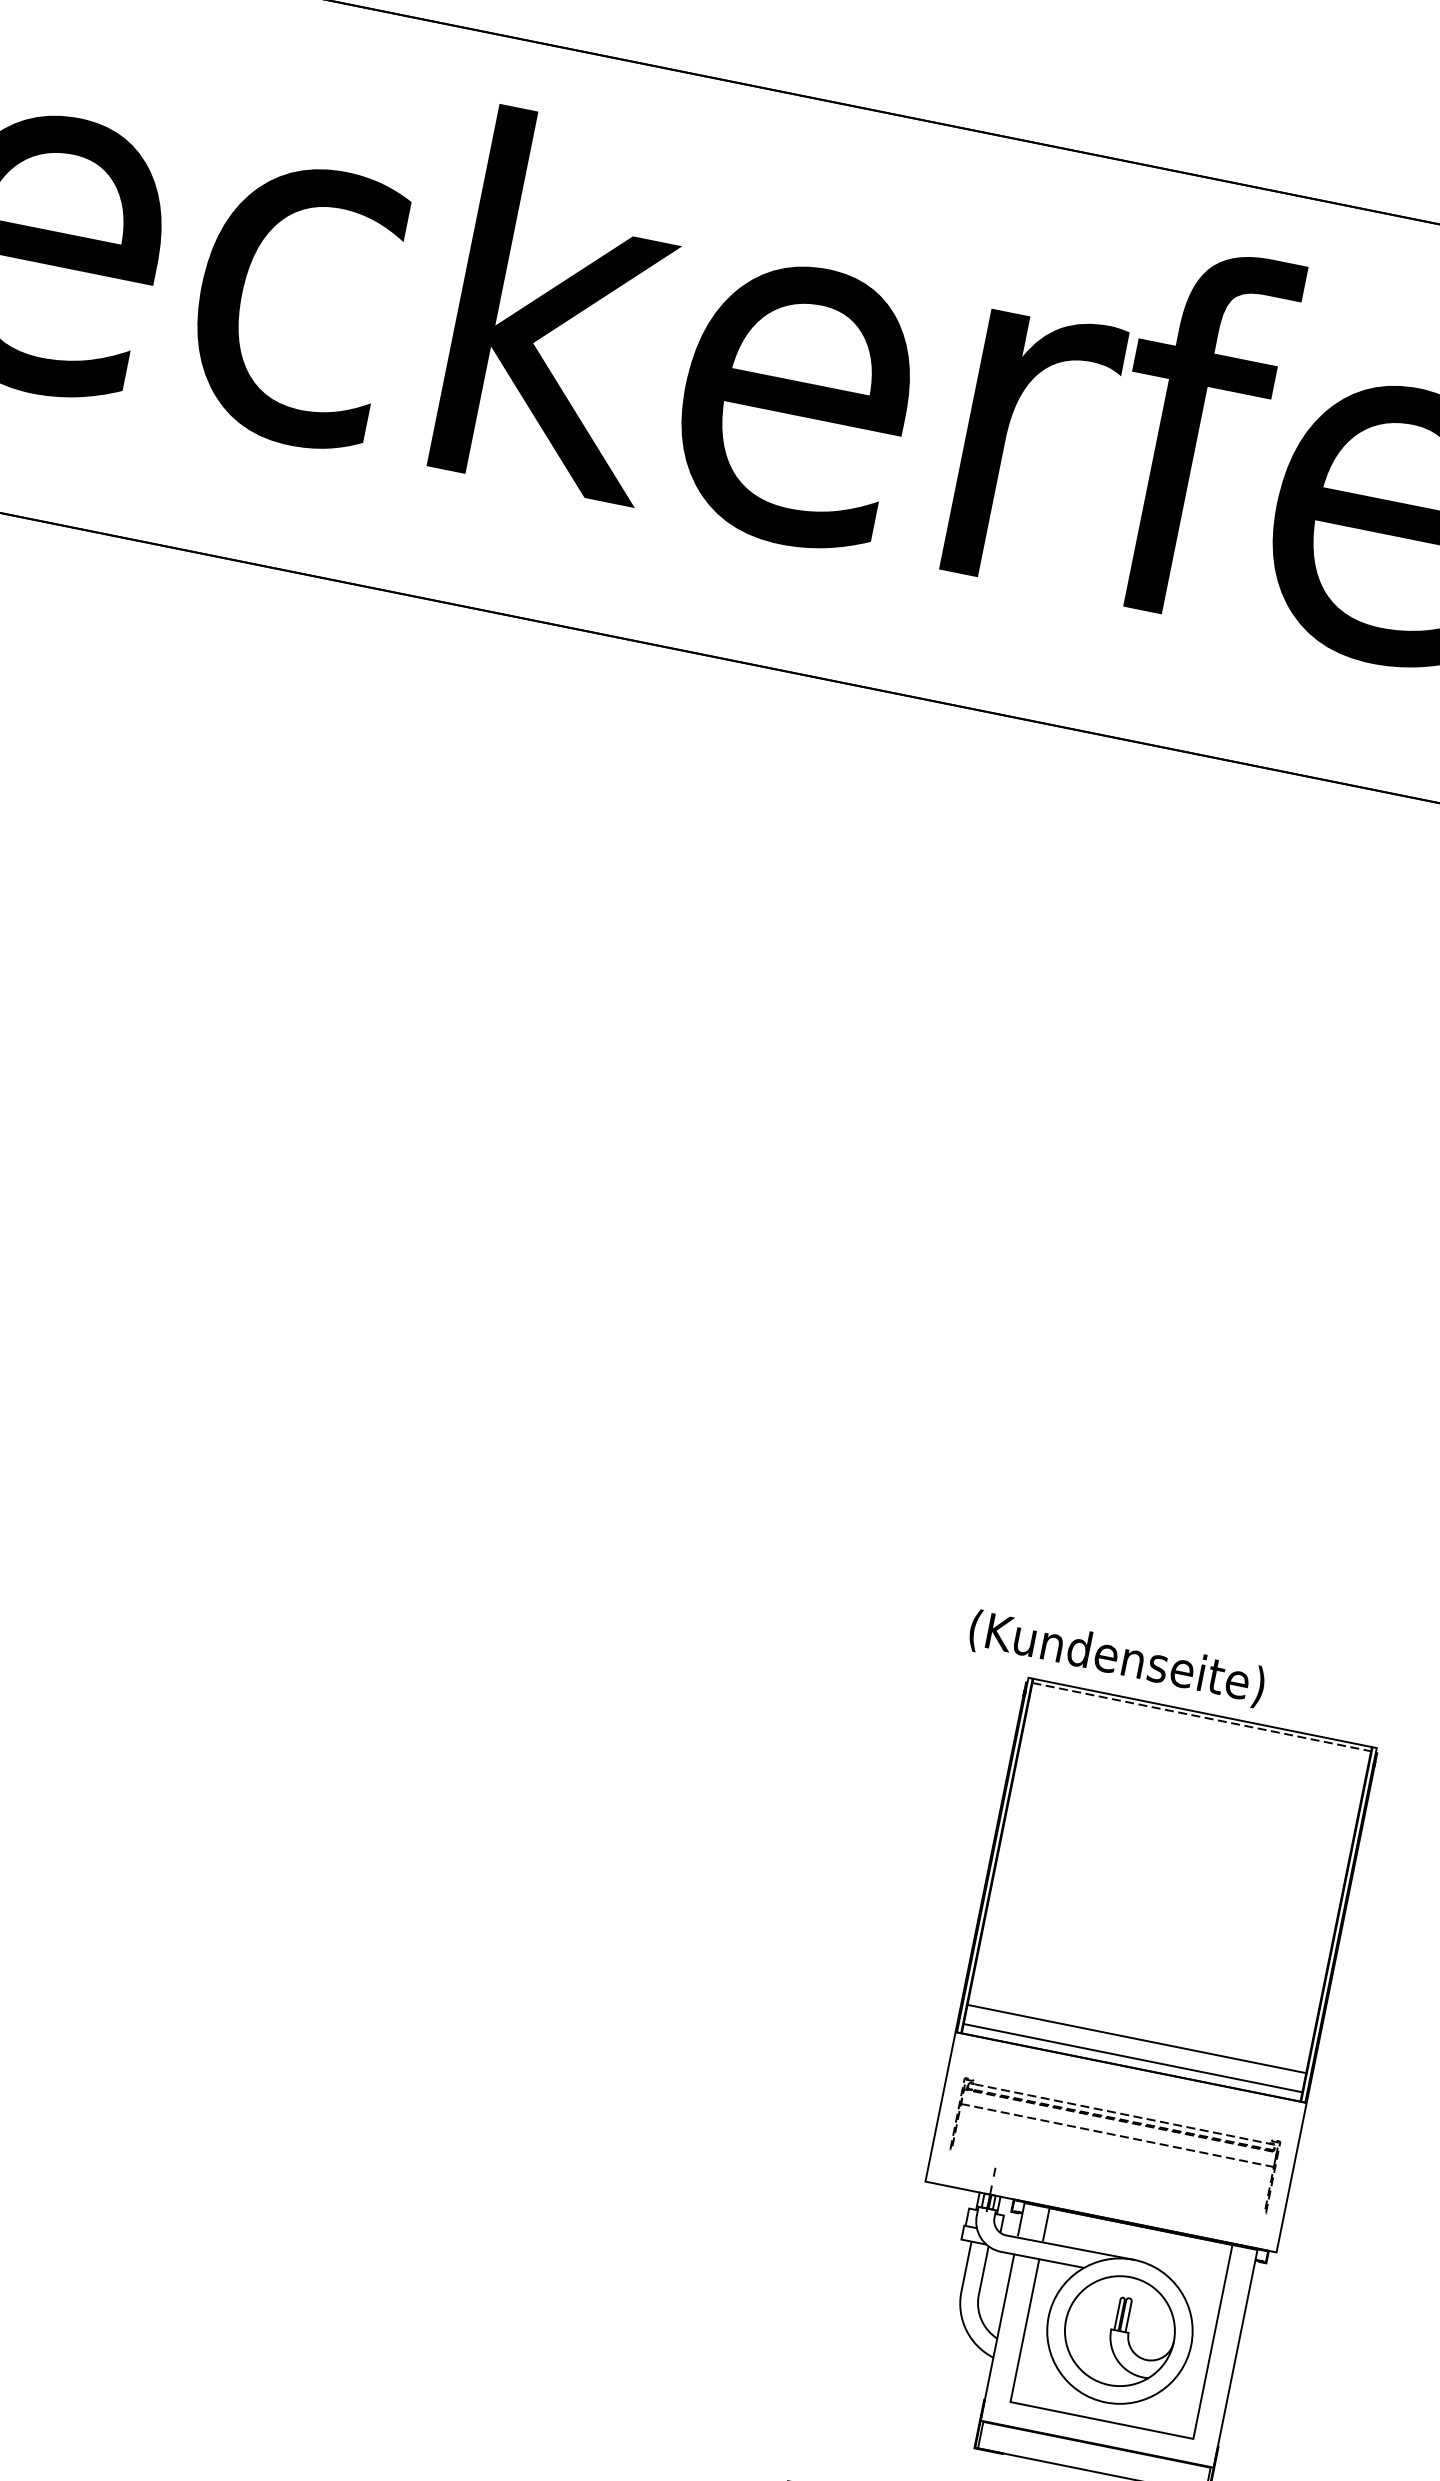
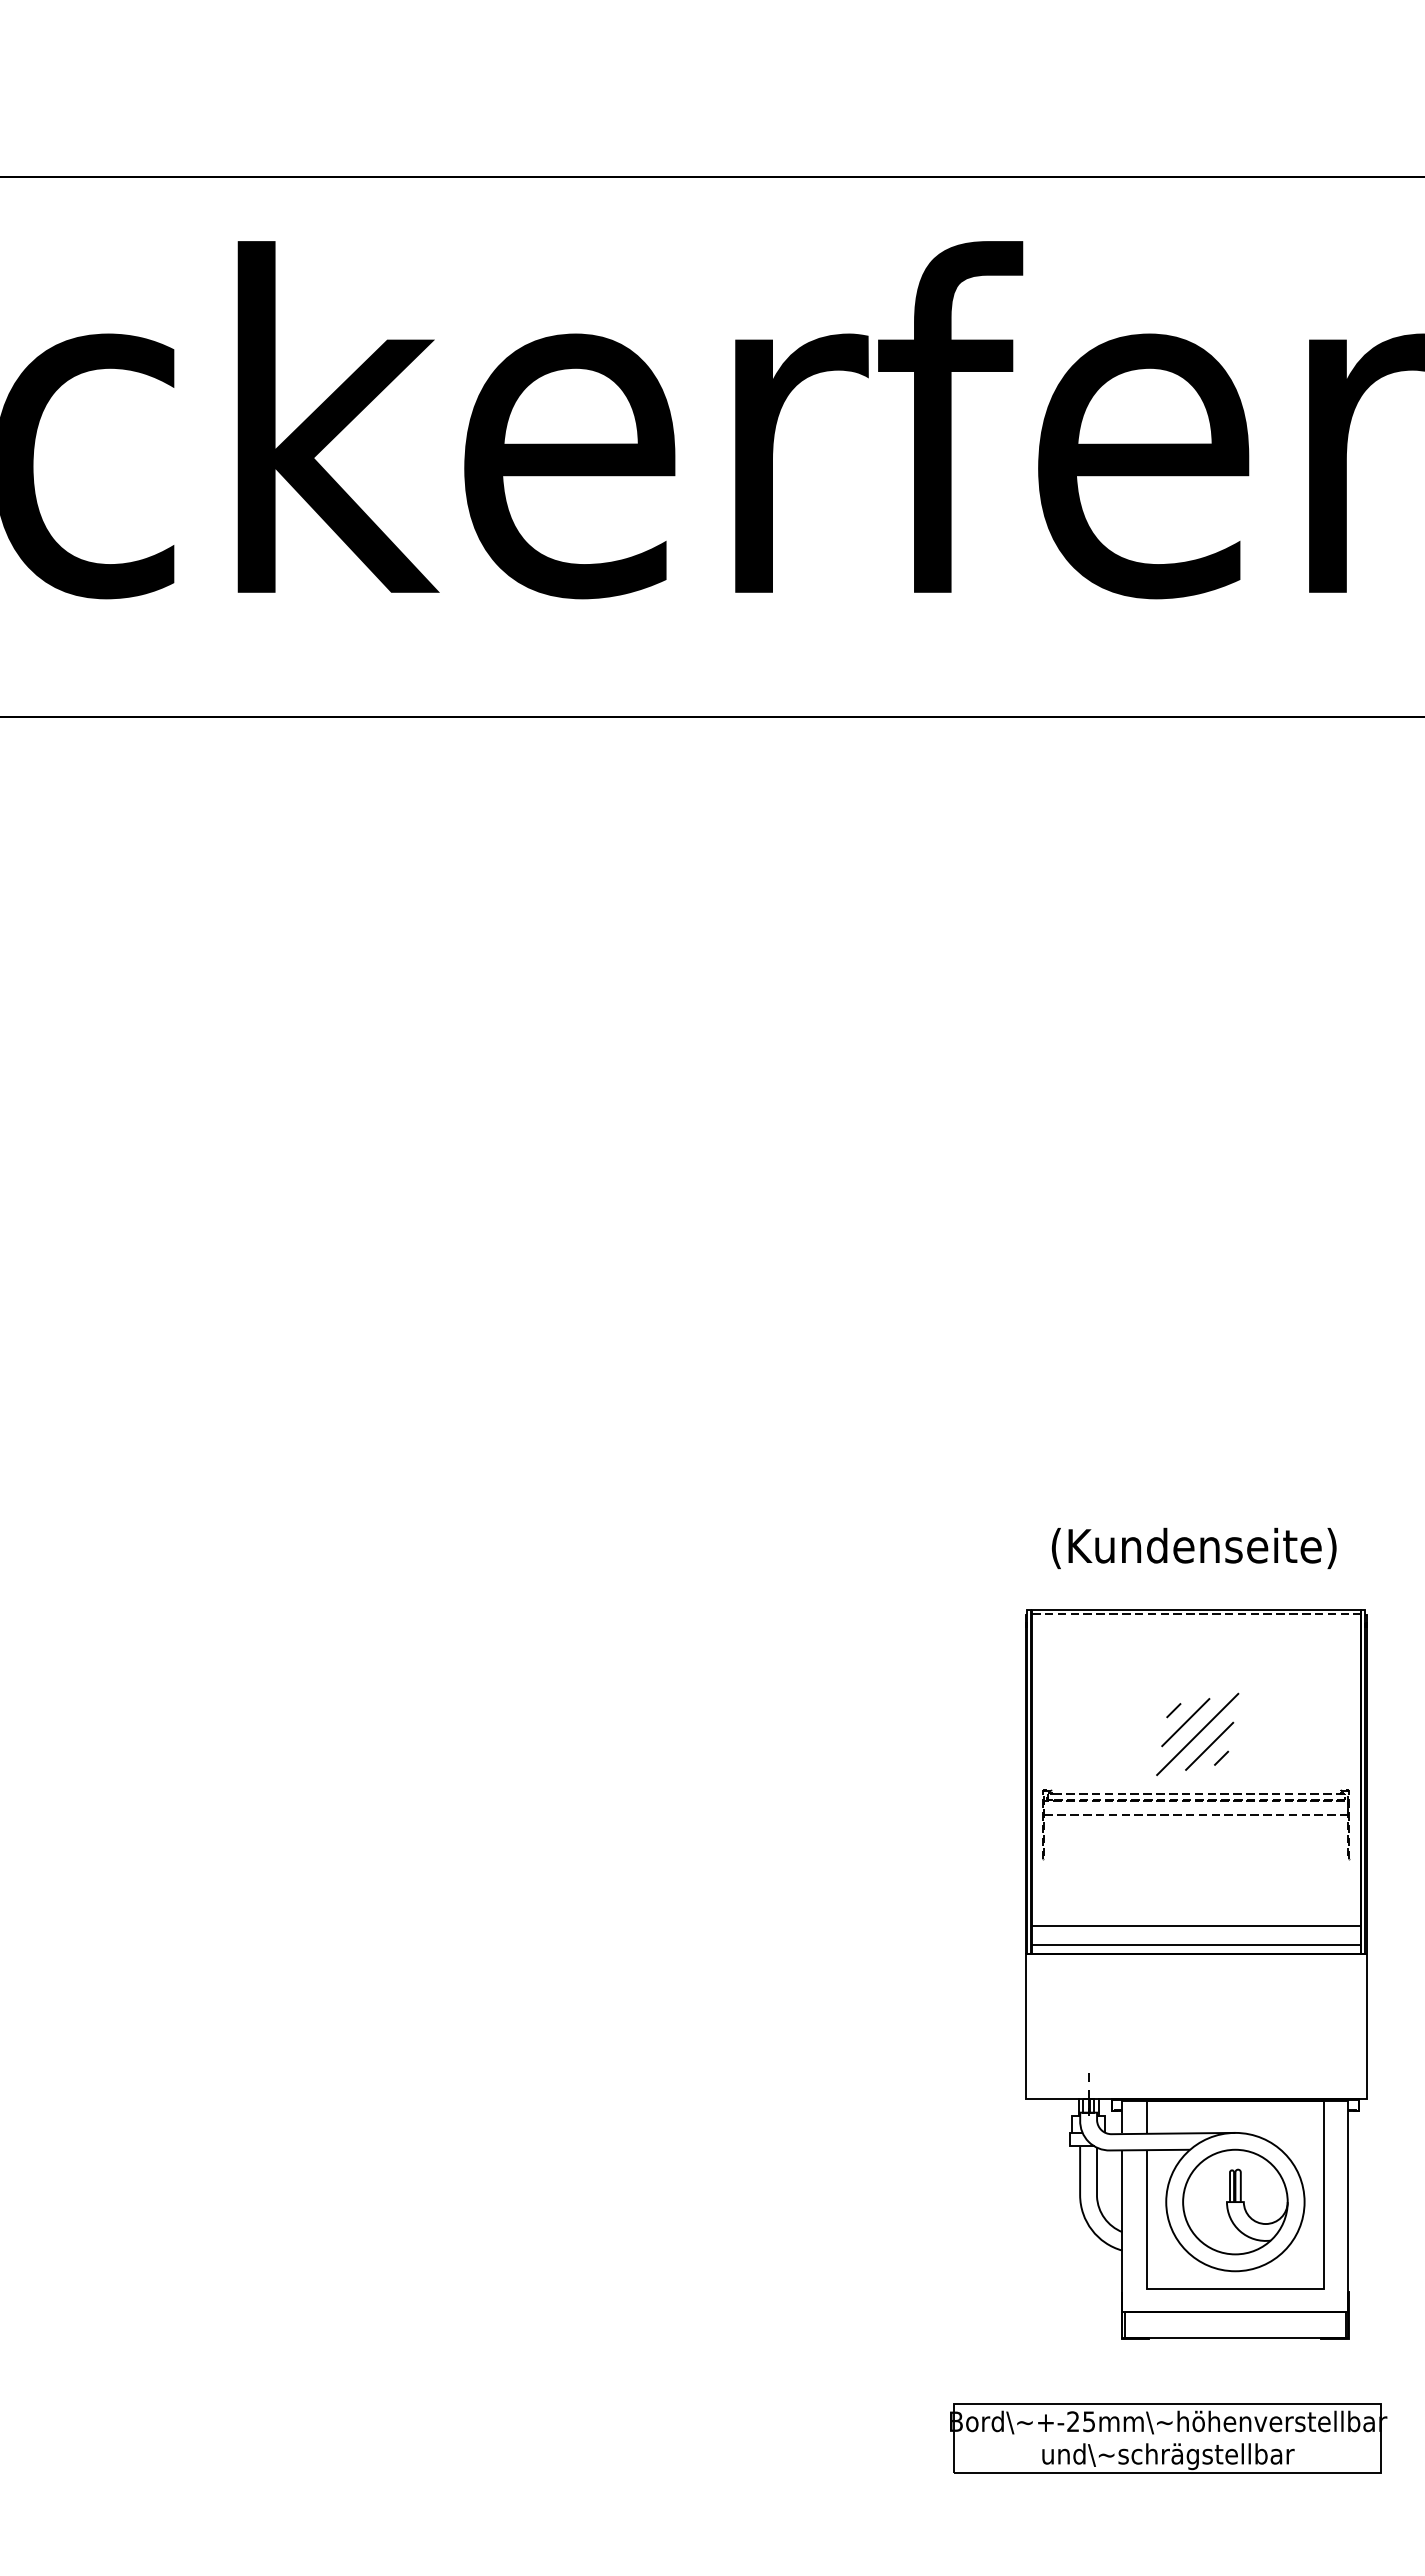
text: (1116, 1658) -> (1193, 1548), moved
part: (1178, 1841) -> (1197, 1734), added
part: (1114, 2135) -> (1193, 1815), moved

